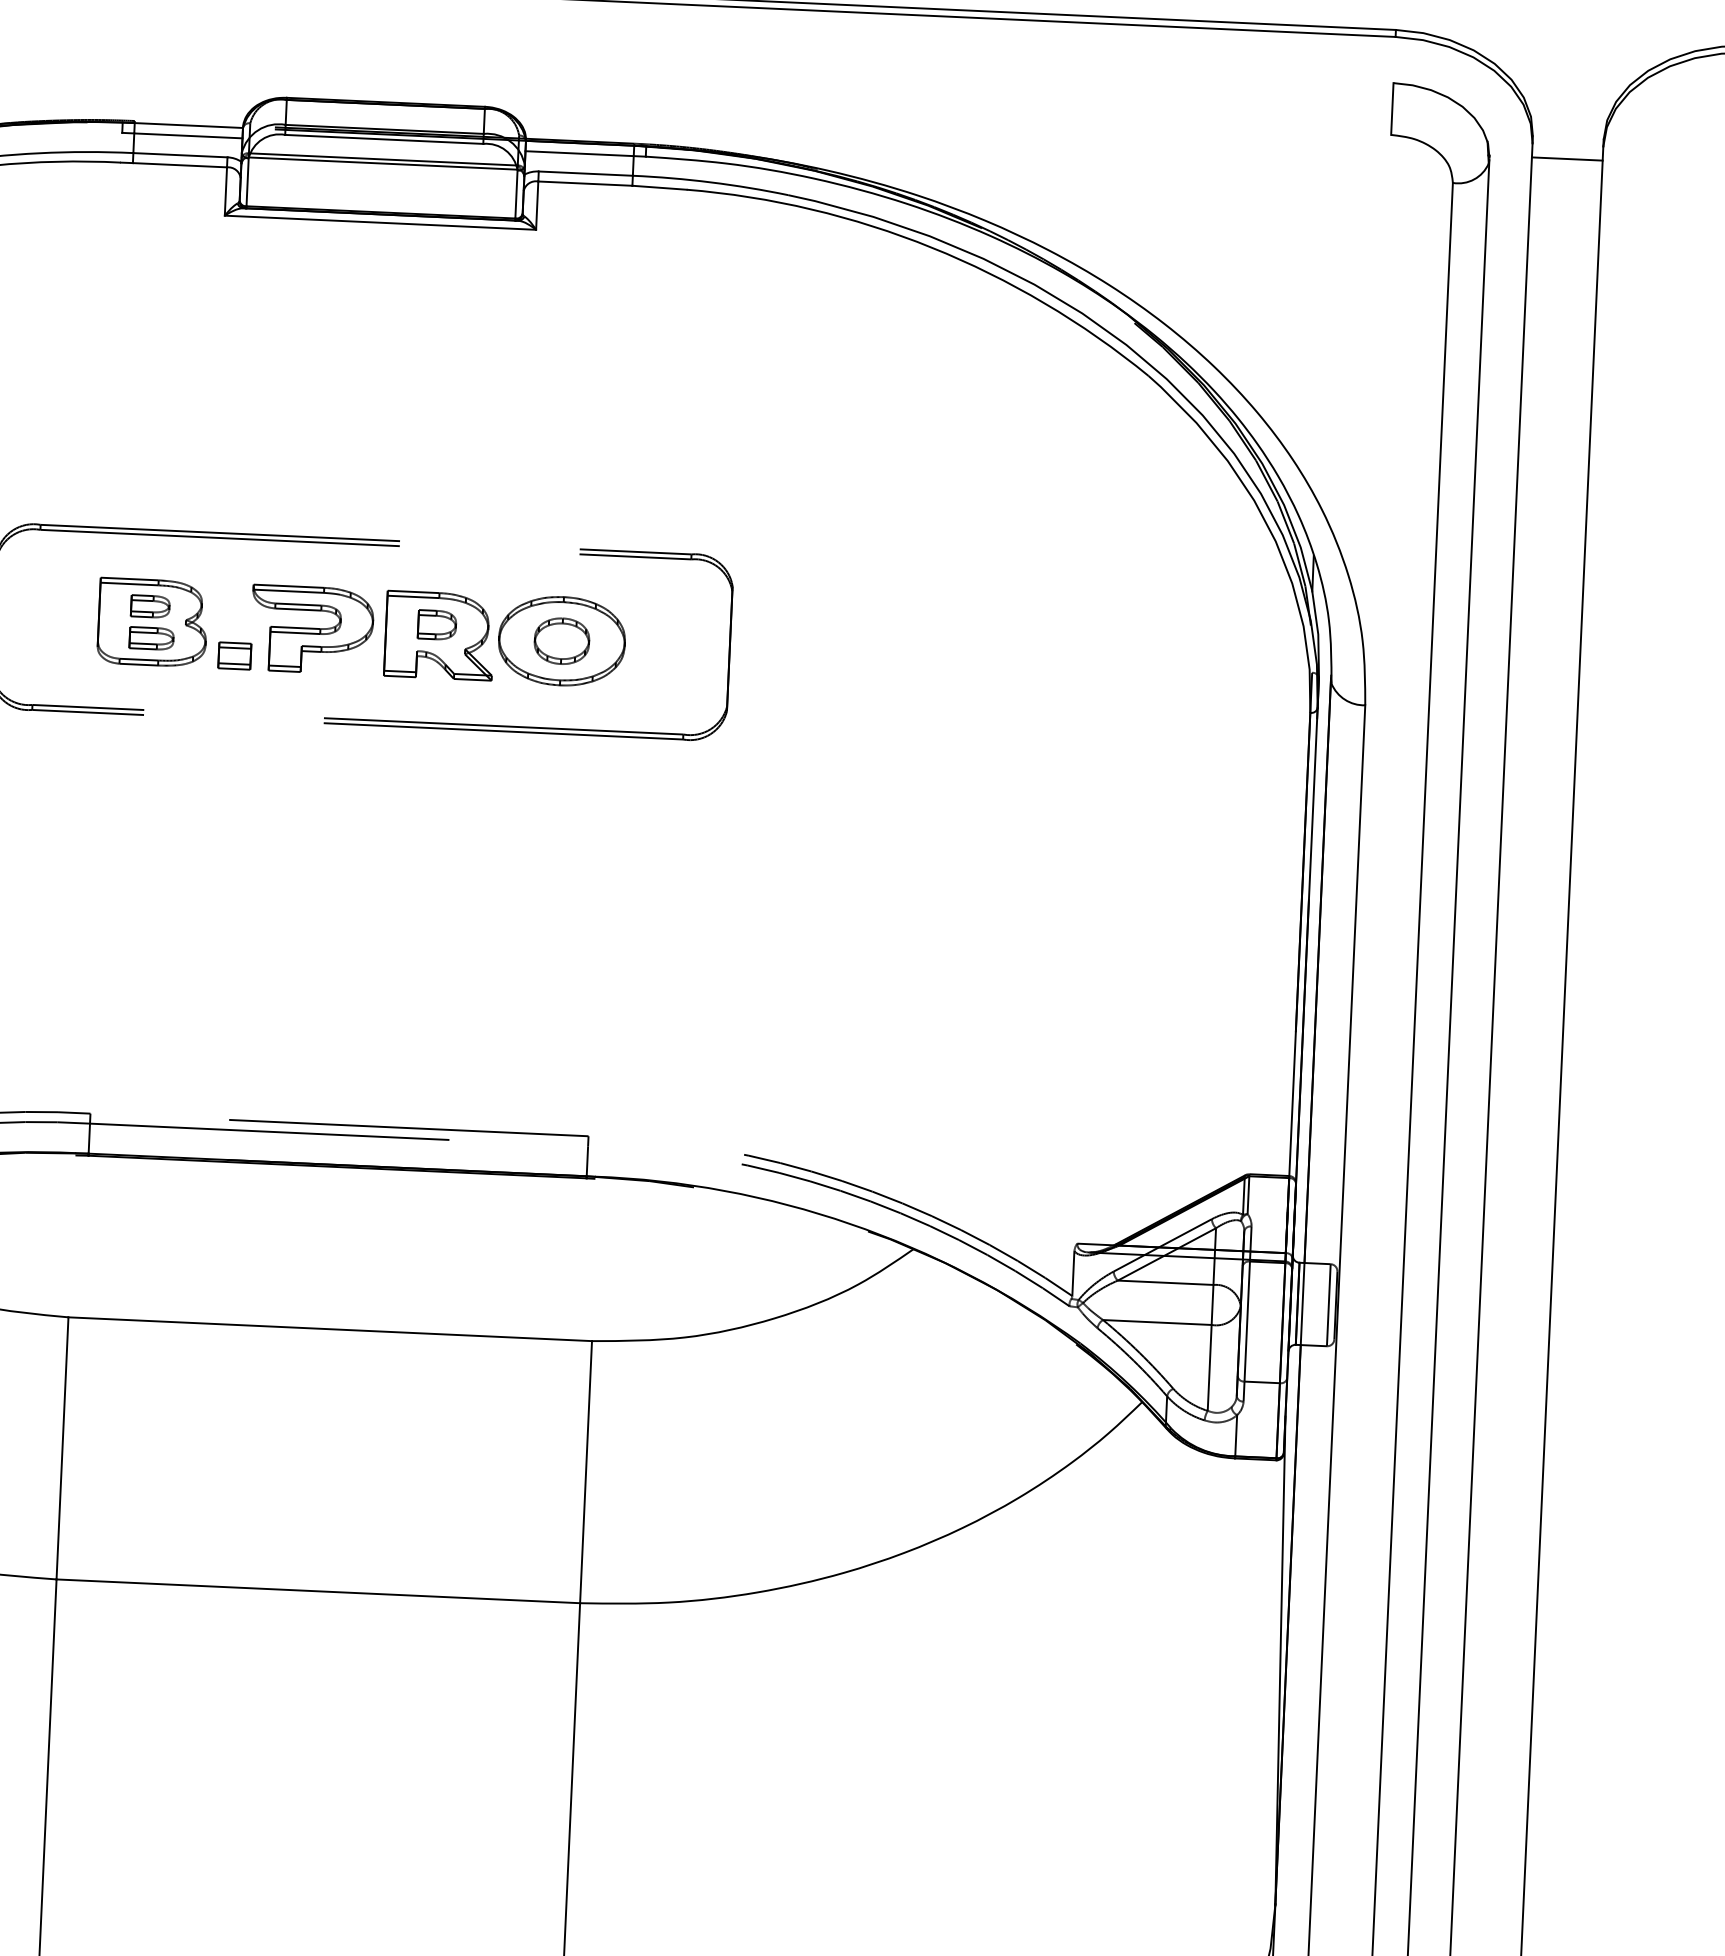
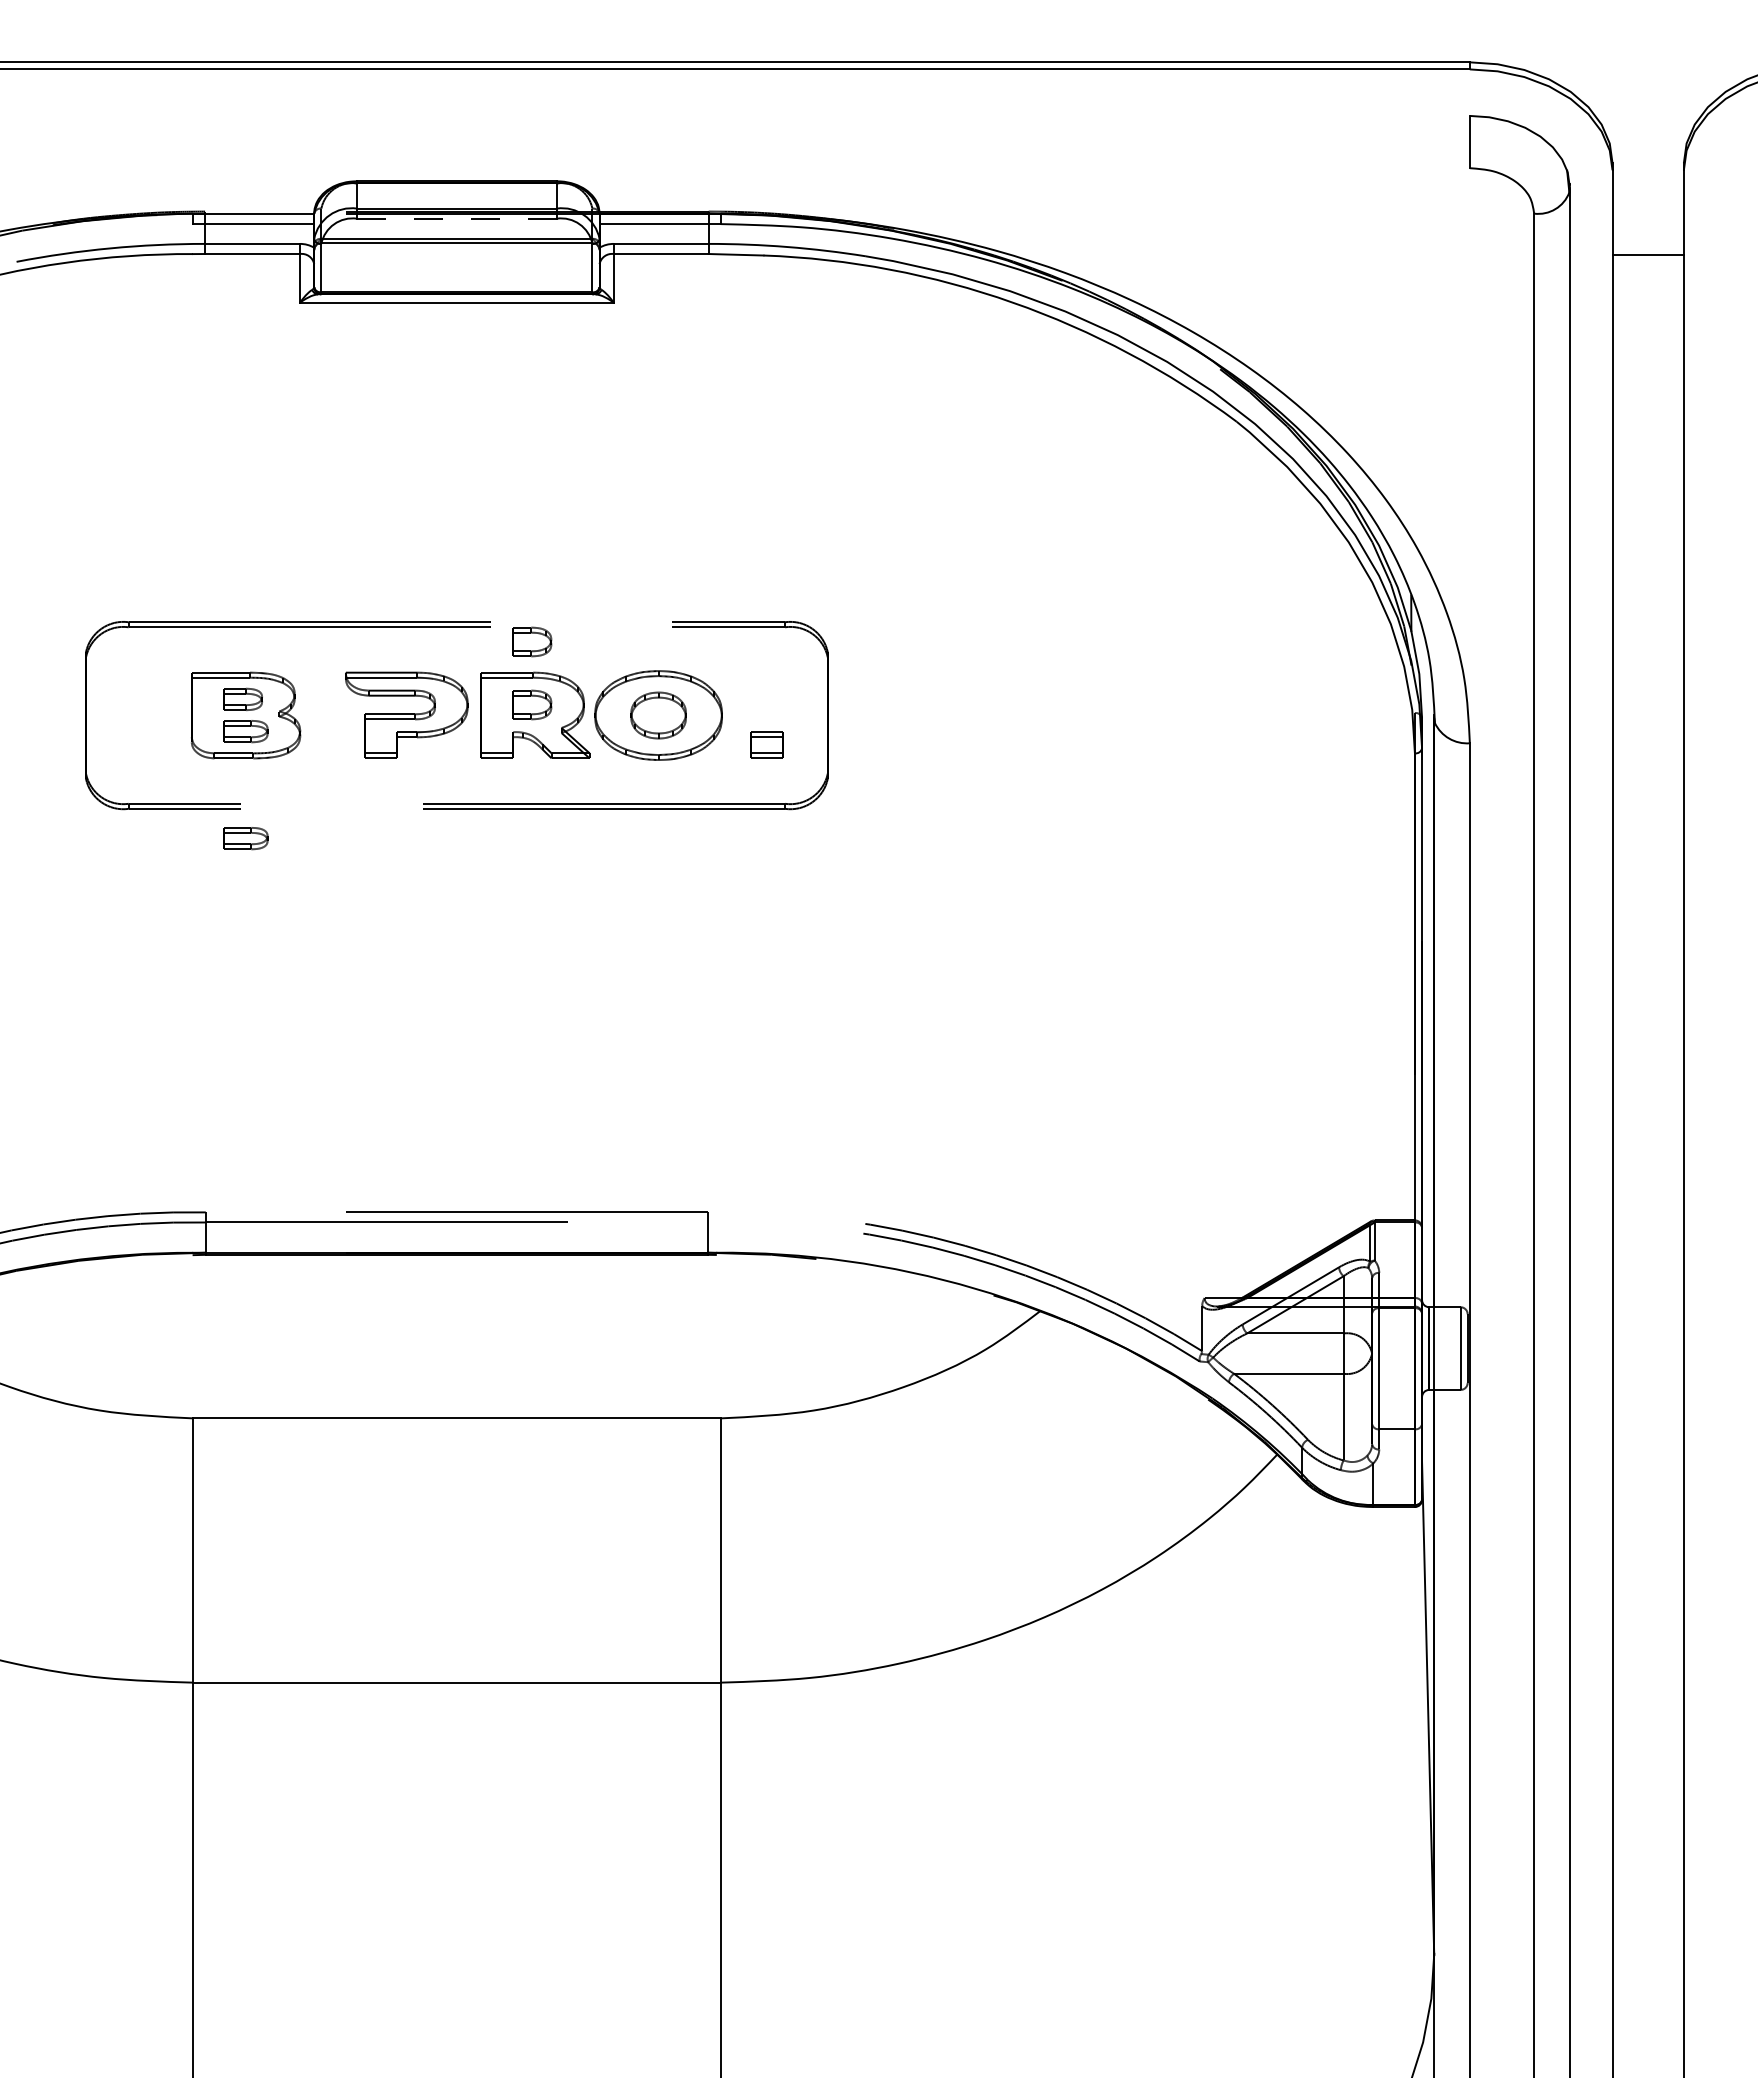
line: (383, 139) -> (456, 218), solid -> dashed
line: (1566, 159) -> (1647, 255), moved
part: (440, 562) -> (532, 641), added
part: (234, 655) -> (766, 744), moved
part: (146, 744) -> (245, 838), added

